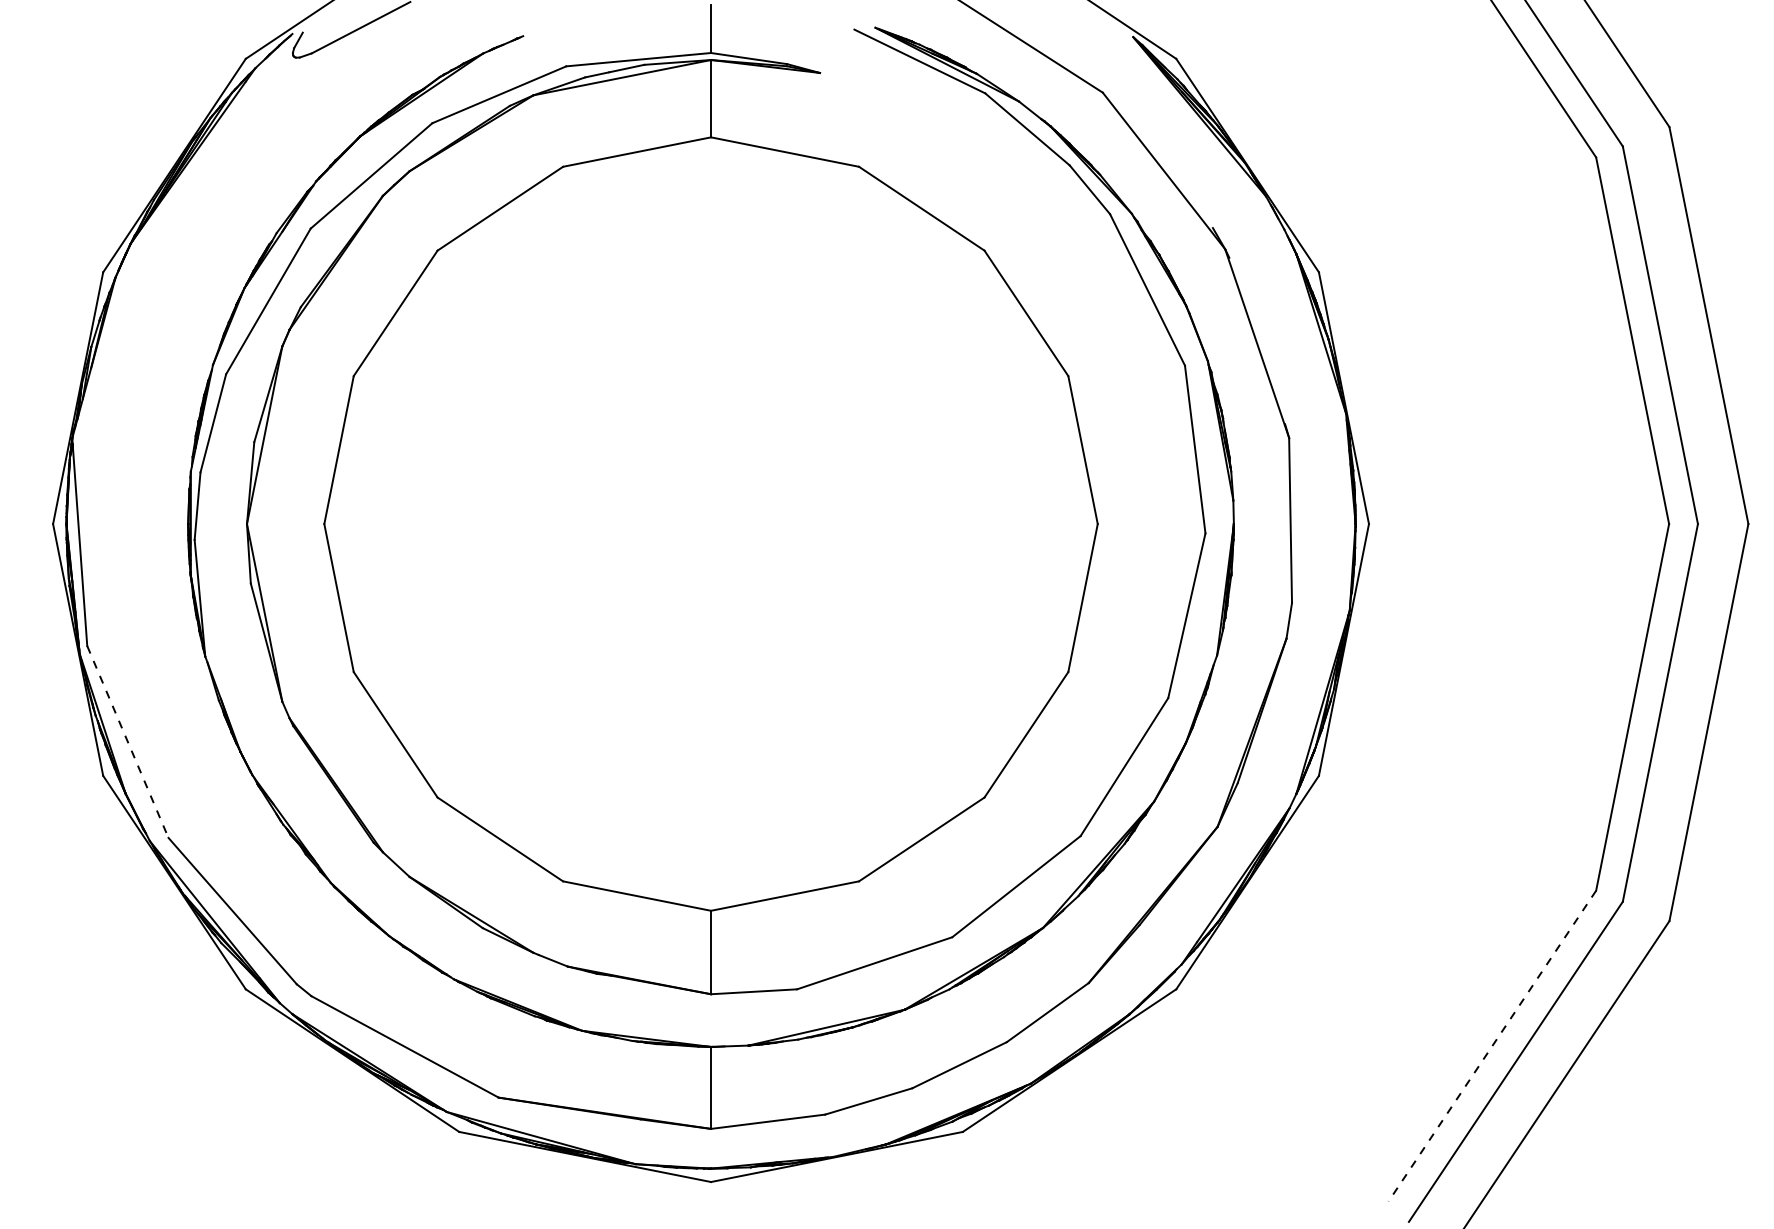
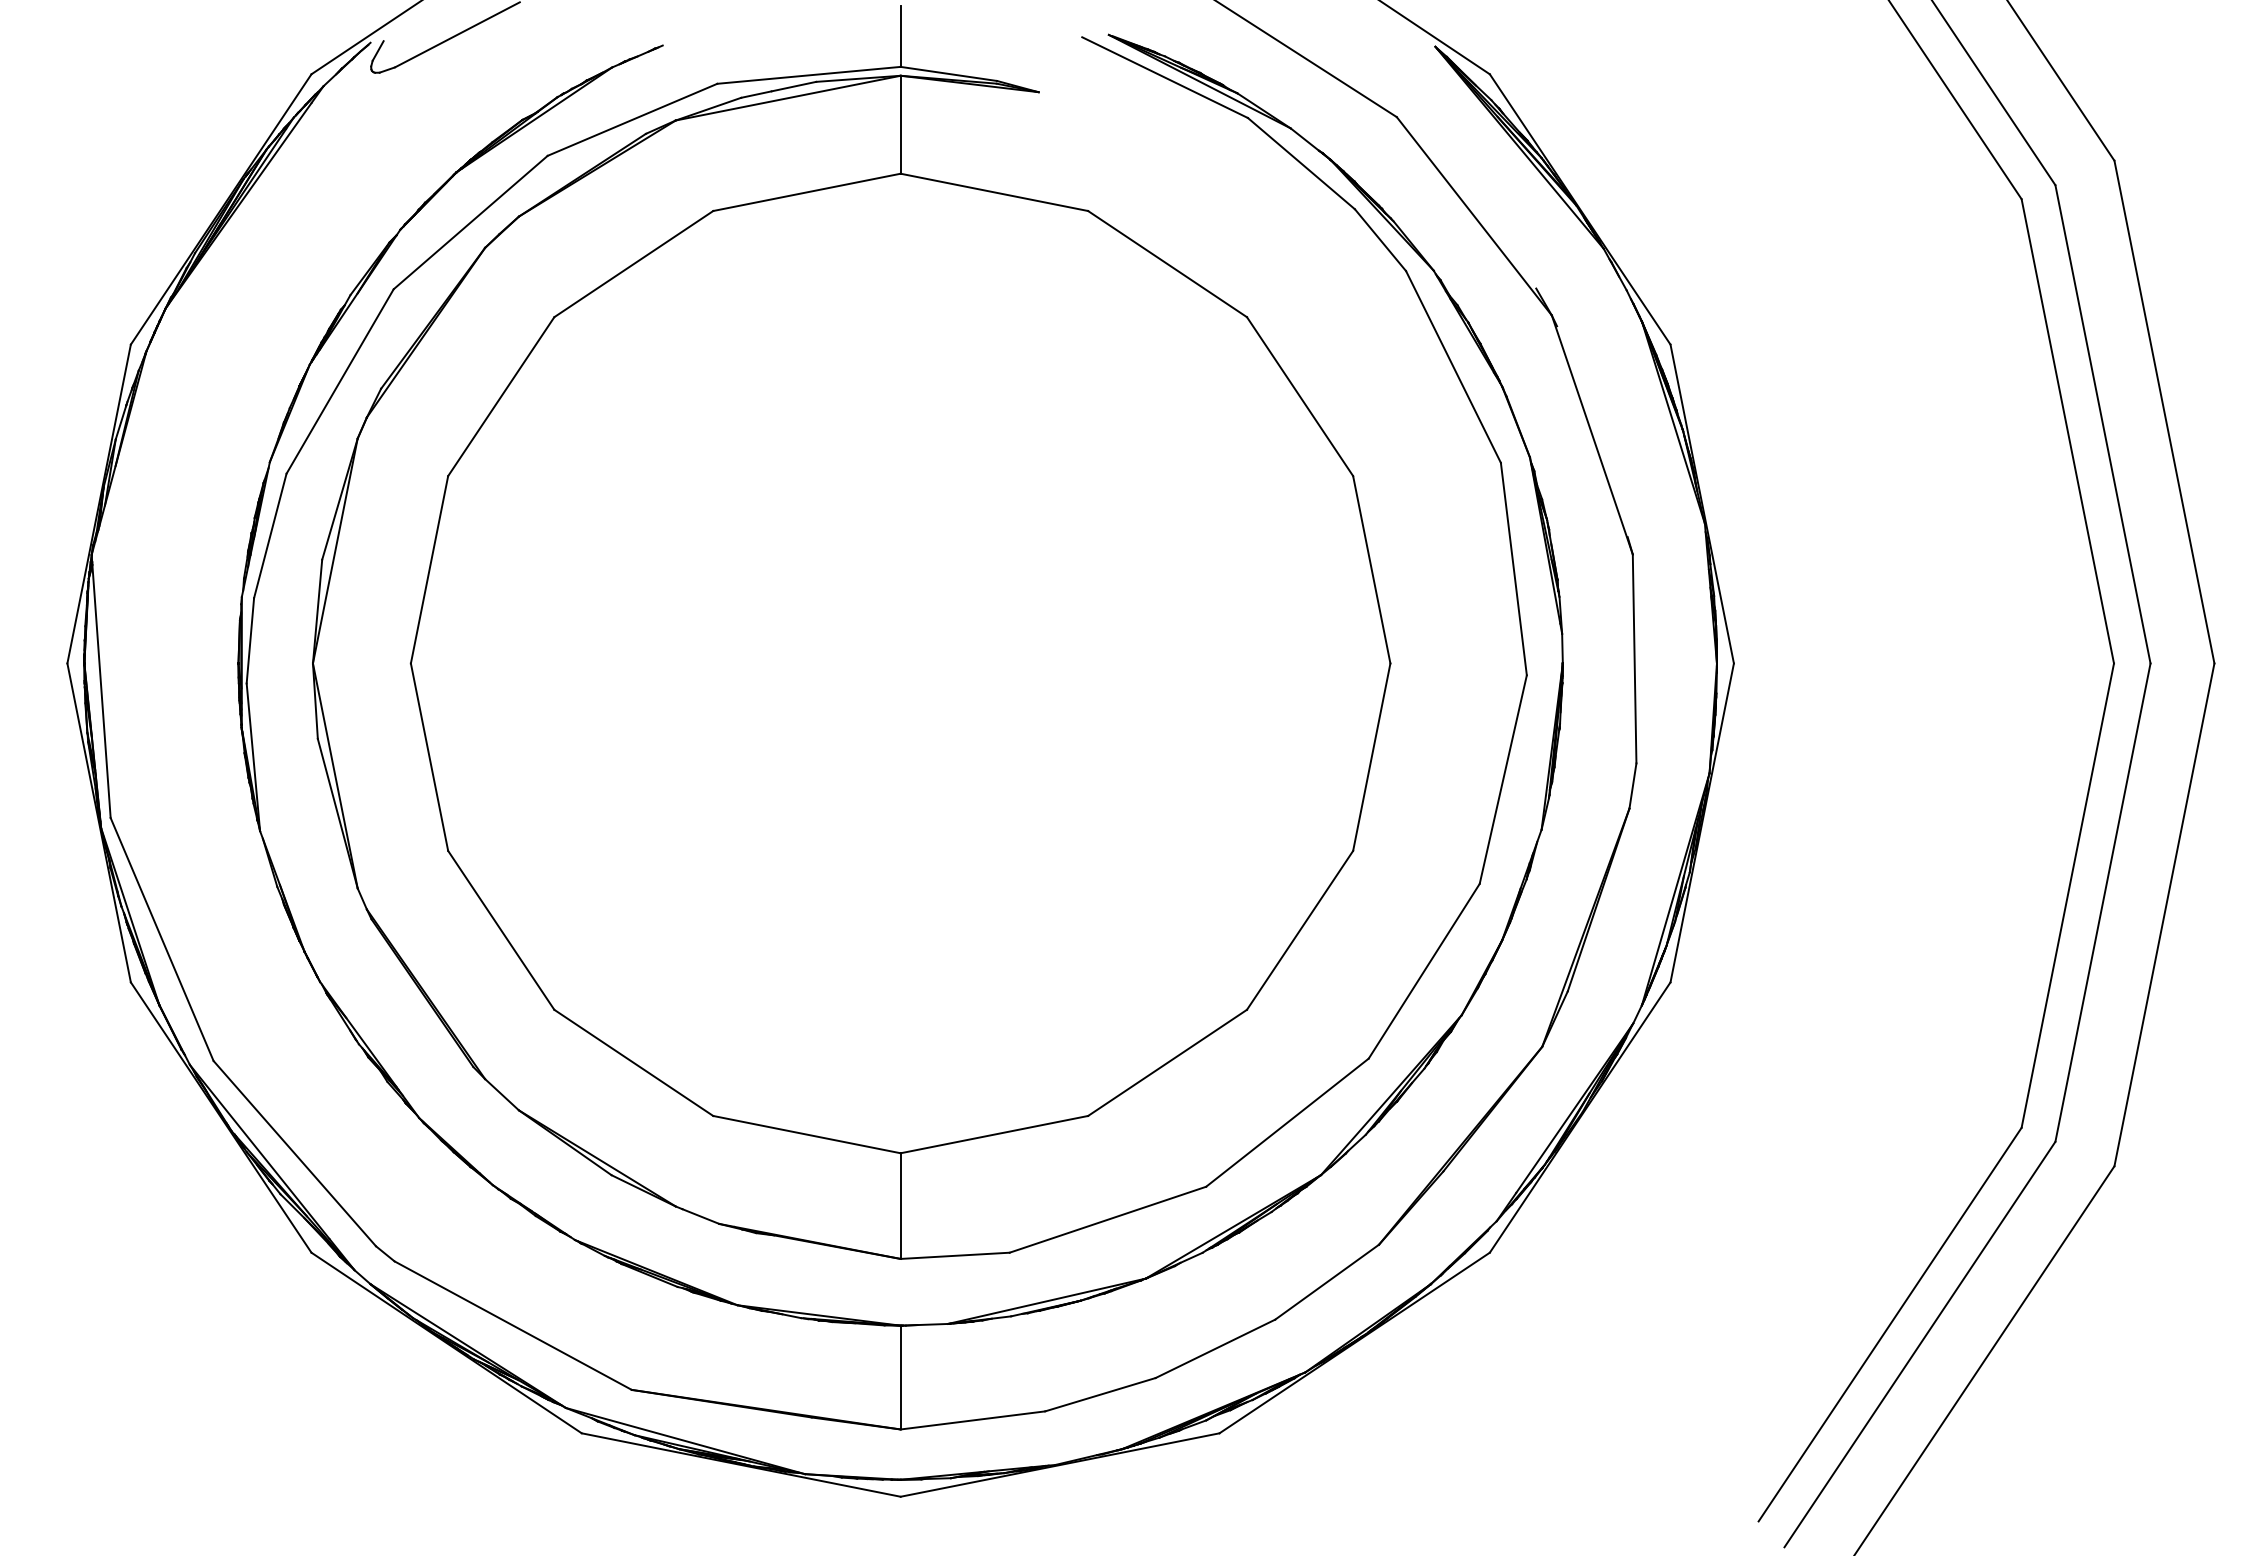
line: (128, 742) -> (162, 939), dashed -> solid
line: (1492, 1046) -> (1890, 1324), dashed -> solid

